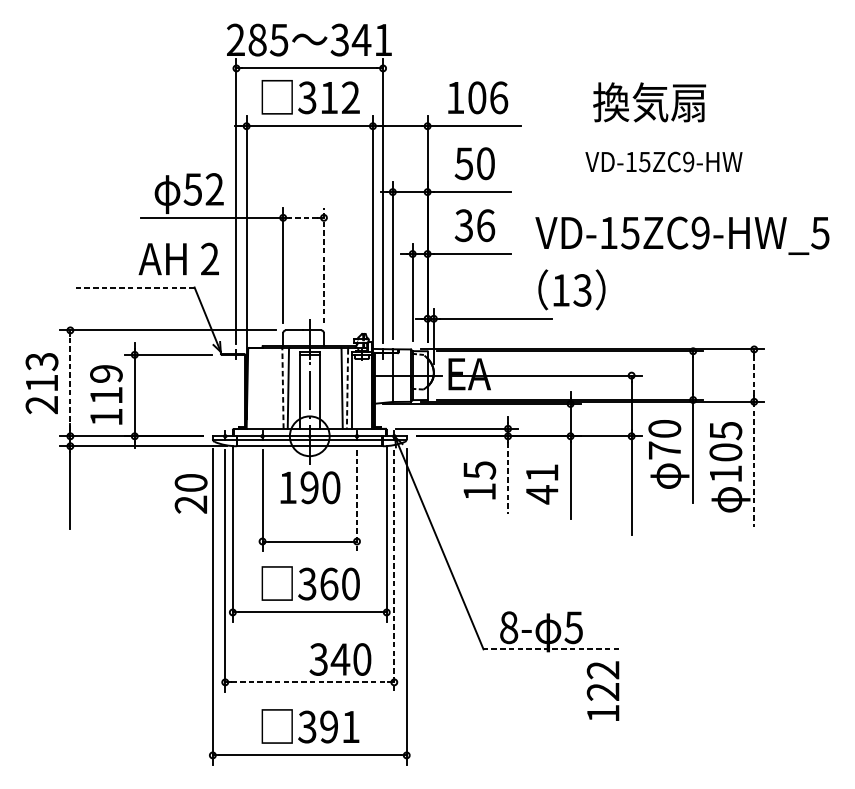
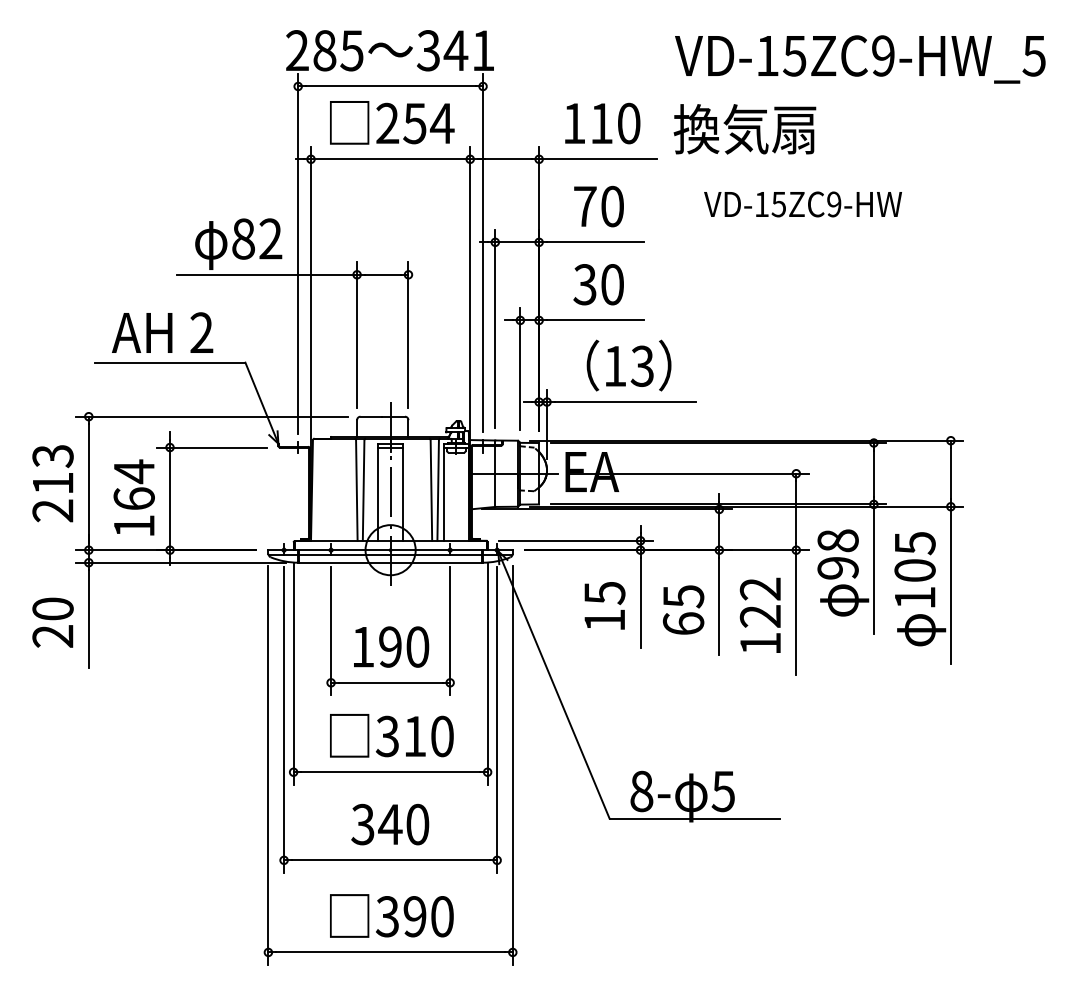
text: (328, 97) -> (414, 123), 312 -> 254
text: (488, 97) -> (615, 123), 106 -> 110
text: (649, 102) -> (744, 129), moved
text: (663, 162) -> (802, 204), moved
text: (463, 163) -> (584, 206), 50 -> 70
text: (192, 189) -> (242, 238), 52 -> 82
line: (303, 217) -> (382, 274), dashed -> solid
text: (485, 225) -> (612, 284), 36 -> 30
text: (682, 235) -> (860, 59), moved
text: (178, 258) -> (162, 332), moved
line: (323, 265) -> (408, 334), dashed -> solid
line: (135, 287) -> (170, 362), dashed -> solid
text: (571, 289) -> (628, 365), moved
line: (753, 376) -> (950, 474), dashed -> solid
line: (70, 382) -> (88, 482), dashed -> solid
text: (105, 384) -> (133, 484), 119 -> 164
line: (282, 388) -> (356, 489), dashed -> solid
line: (347, 388) -> (438, 490), dashed -> solid
text: (664, 439) -> (837, 554), 70 -> 98
line: (753, 464) -> (950, 585), dashed -> solid
line: (508, 478) -> (640, 603), dashed -> solid
text: (542, 484) -> (683, 610), 41 -> 65
text: (310, 487) -> (391, 646), moved
text: (190, 493) -> (52, 622), moved
line: (357, 500) -> (450, 631), dashed -> solid
line: (394, 571) -> (497, 720), dashed -> solid
text: (329, 584) -> (415, 736), 360 -> 310
line: (550, 649) -> (694, 818), dashed -> solid
text: (340, 659) -> (390, 824), moved
line: (310, 682) -> (391, 860), dashed -> solid
text: (602, 690) -> (759, 614), moved
text: (350, 726) -> (442, 916), 391 -> 390

